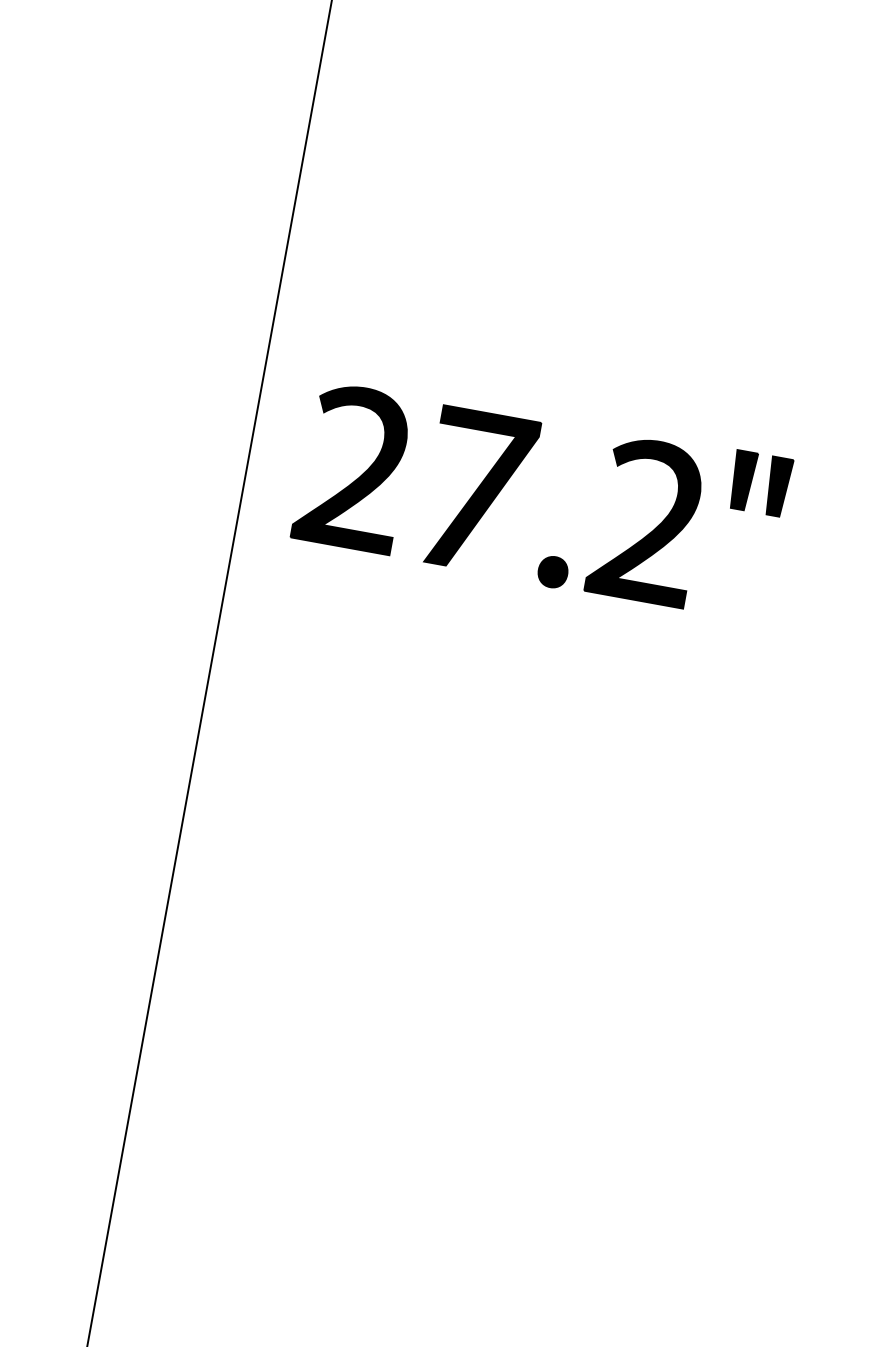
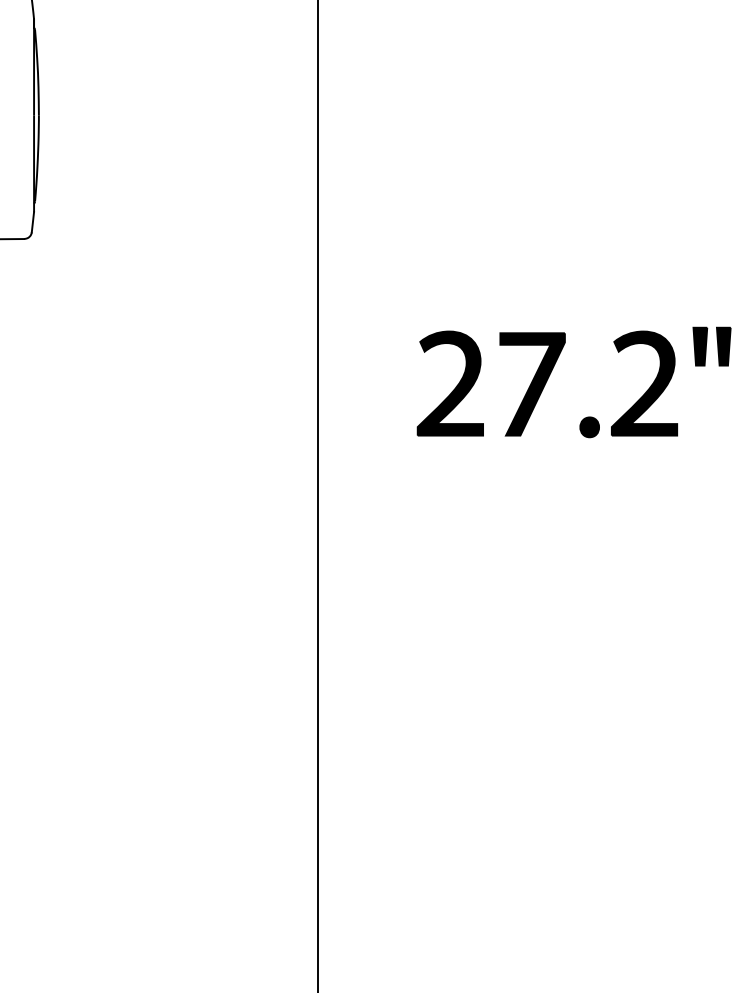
part: (510, 480) -> (551, 373), moved

